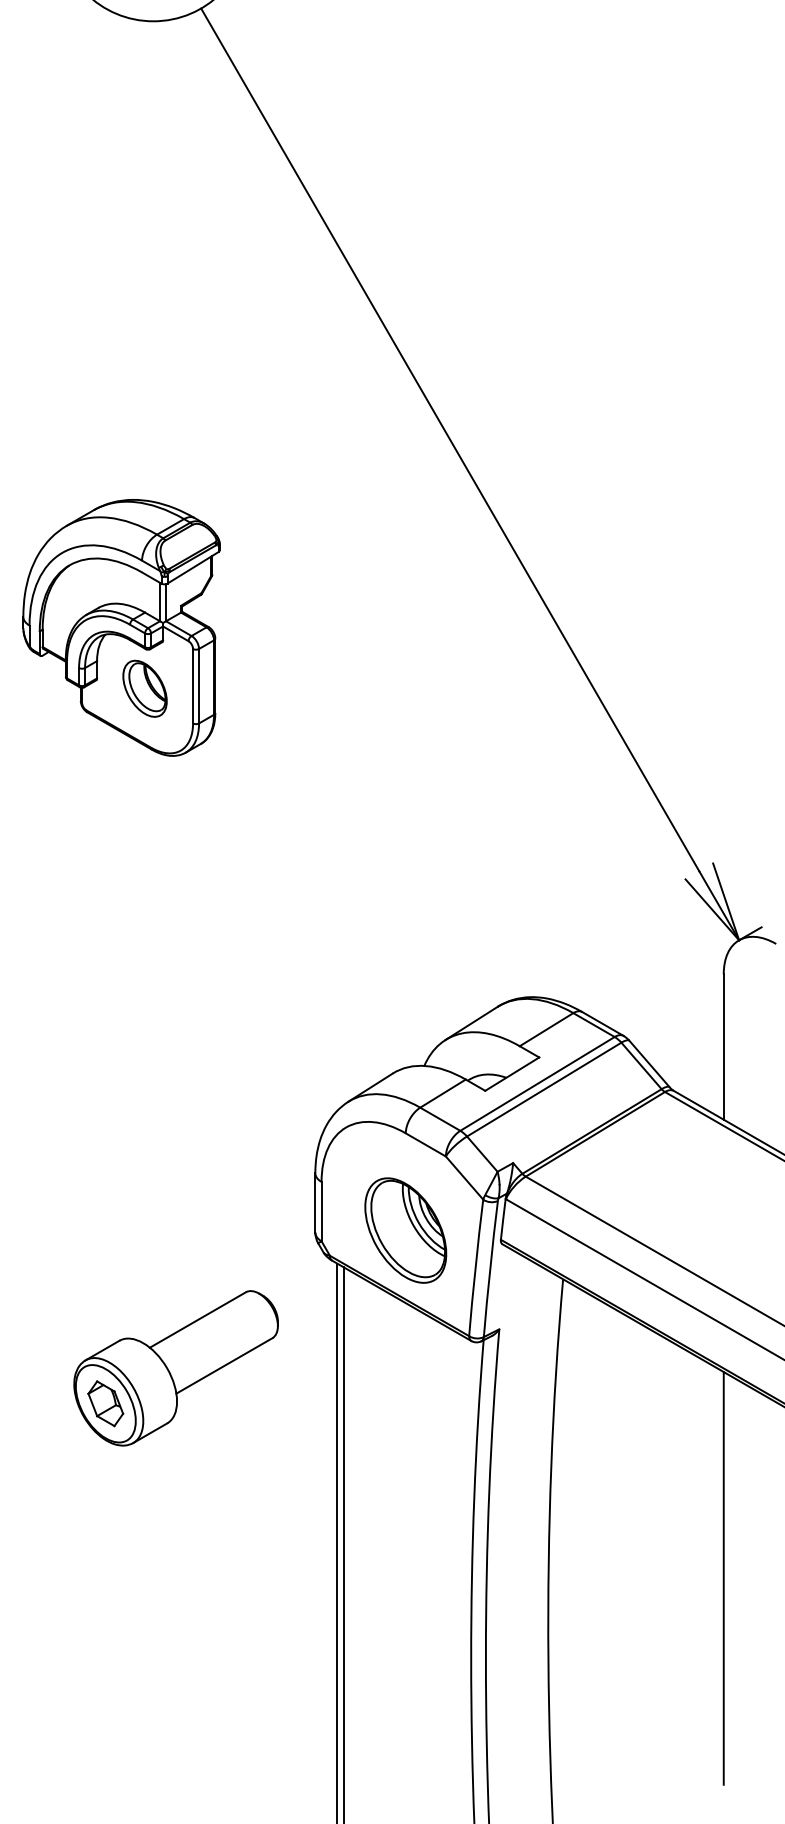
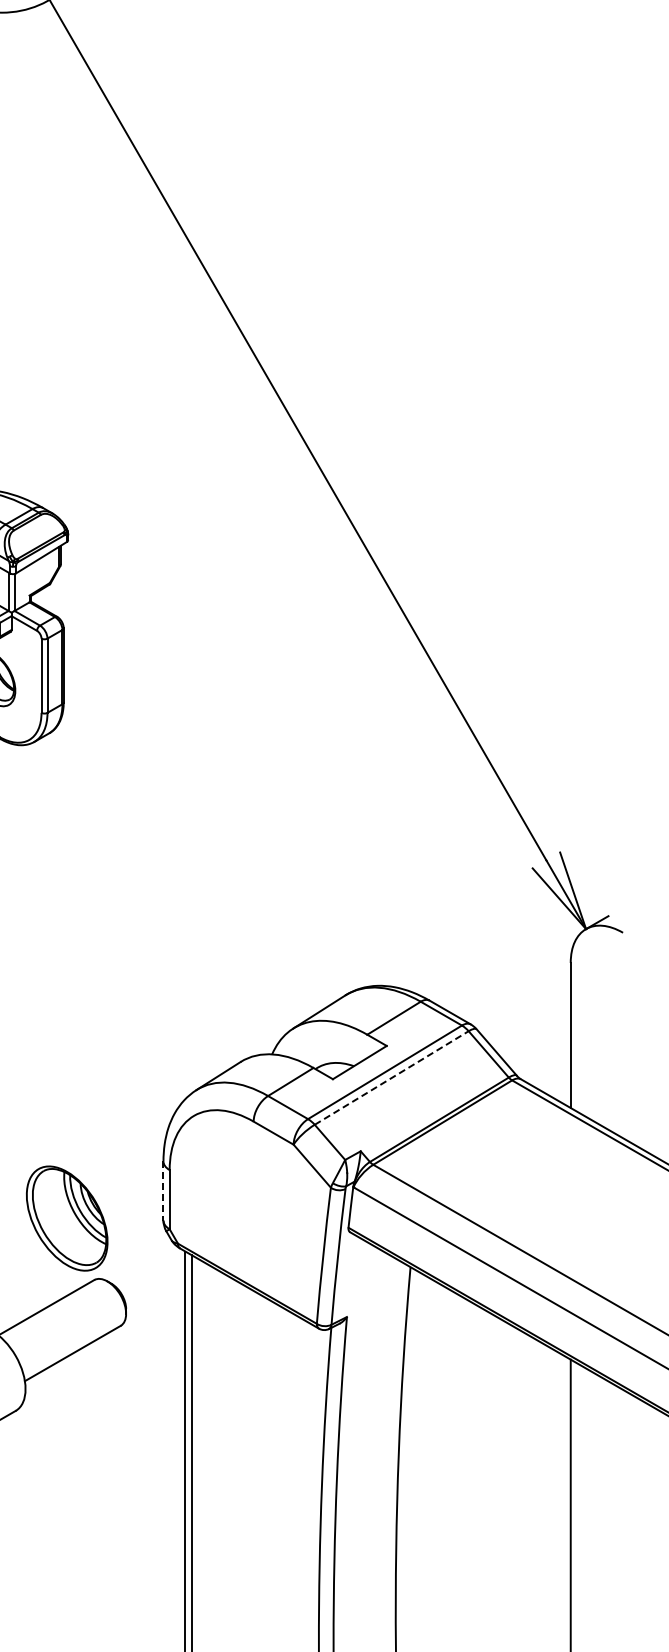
line: (544, 1089) -> (391, 1077), solid -> dashed
line: (315, 1202) -> (163, 1190), solid -> dashed
part: (405, 1230) -> (66, 1218), moved

